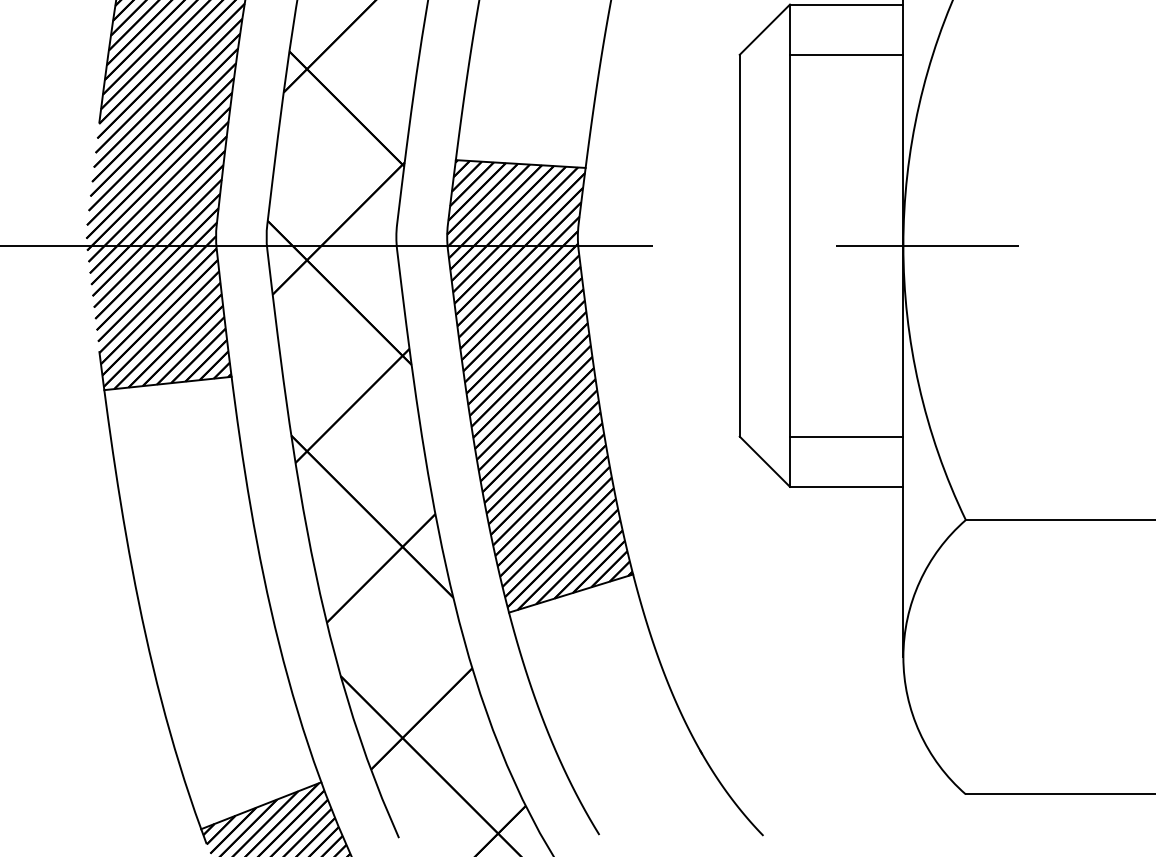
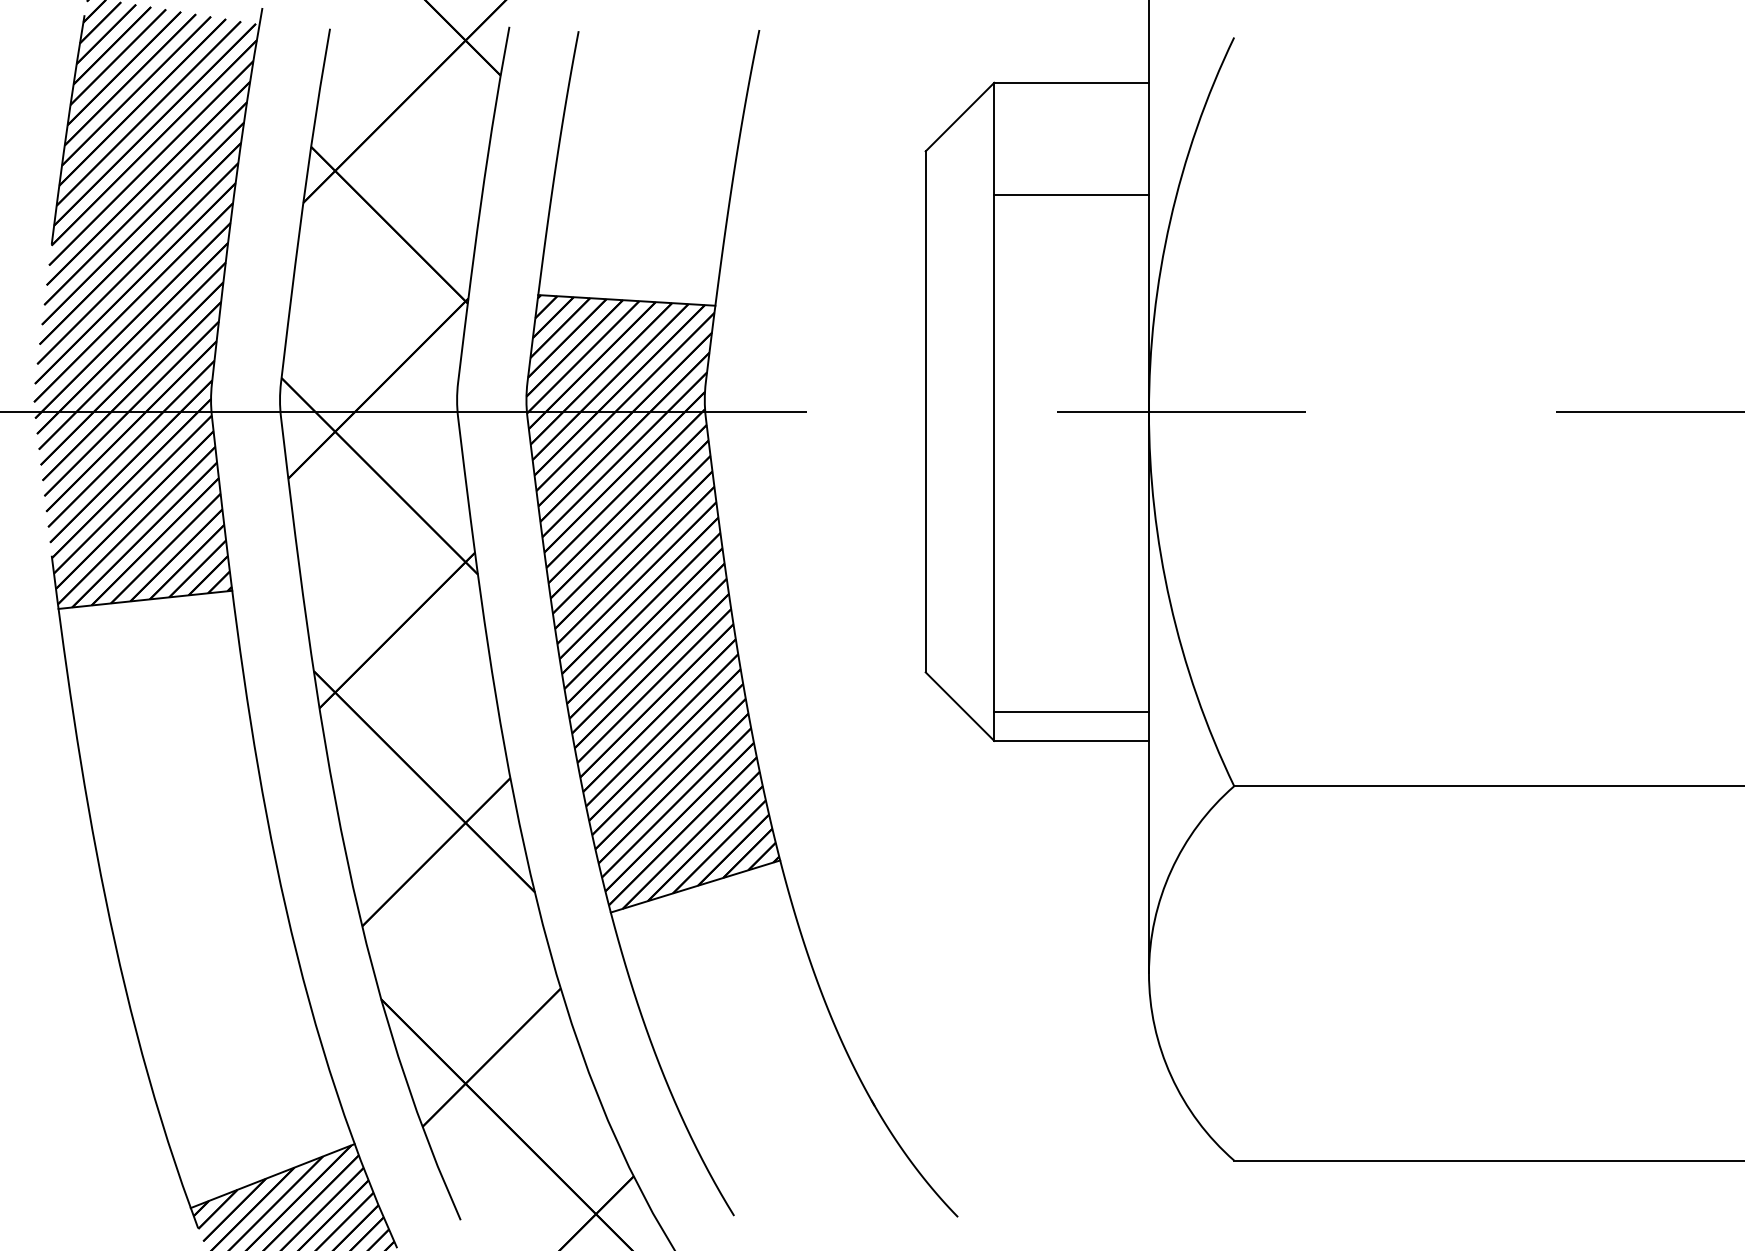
line: (846, 54) -> (1071, 195), moved
line: (846, 436) -> (1071, 712), moved

